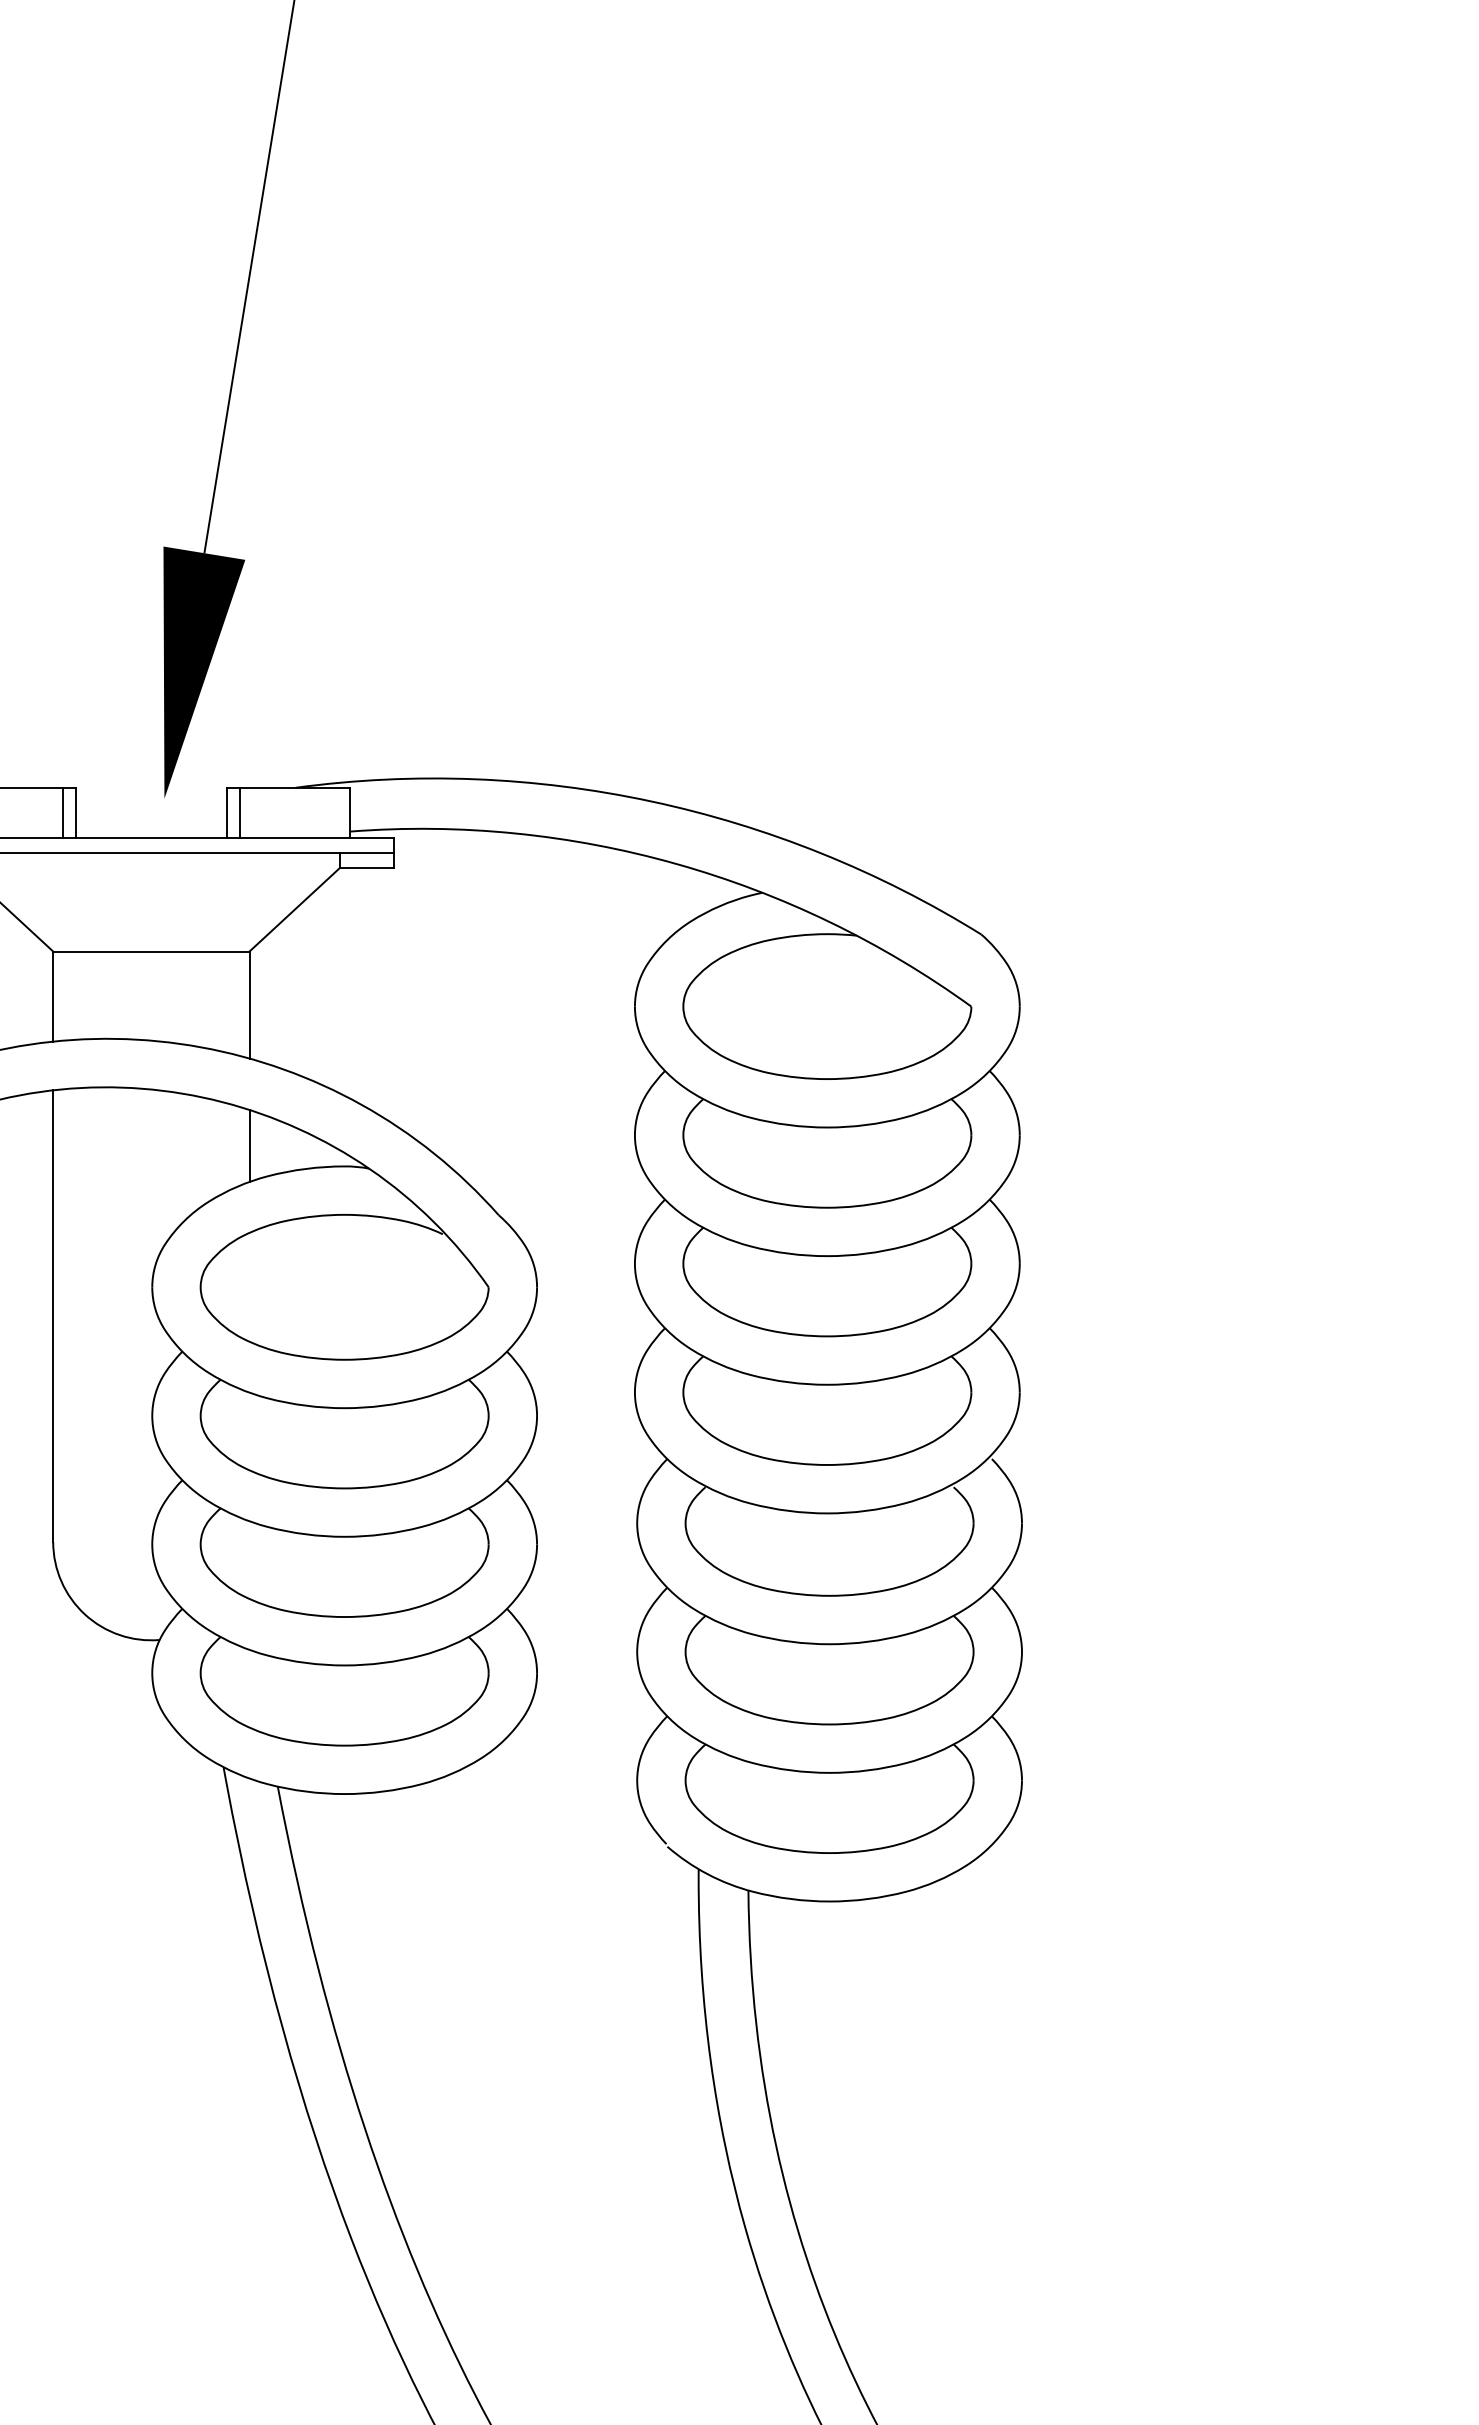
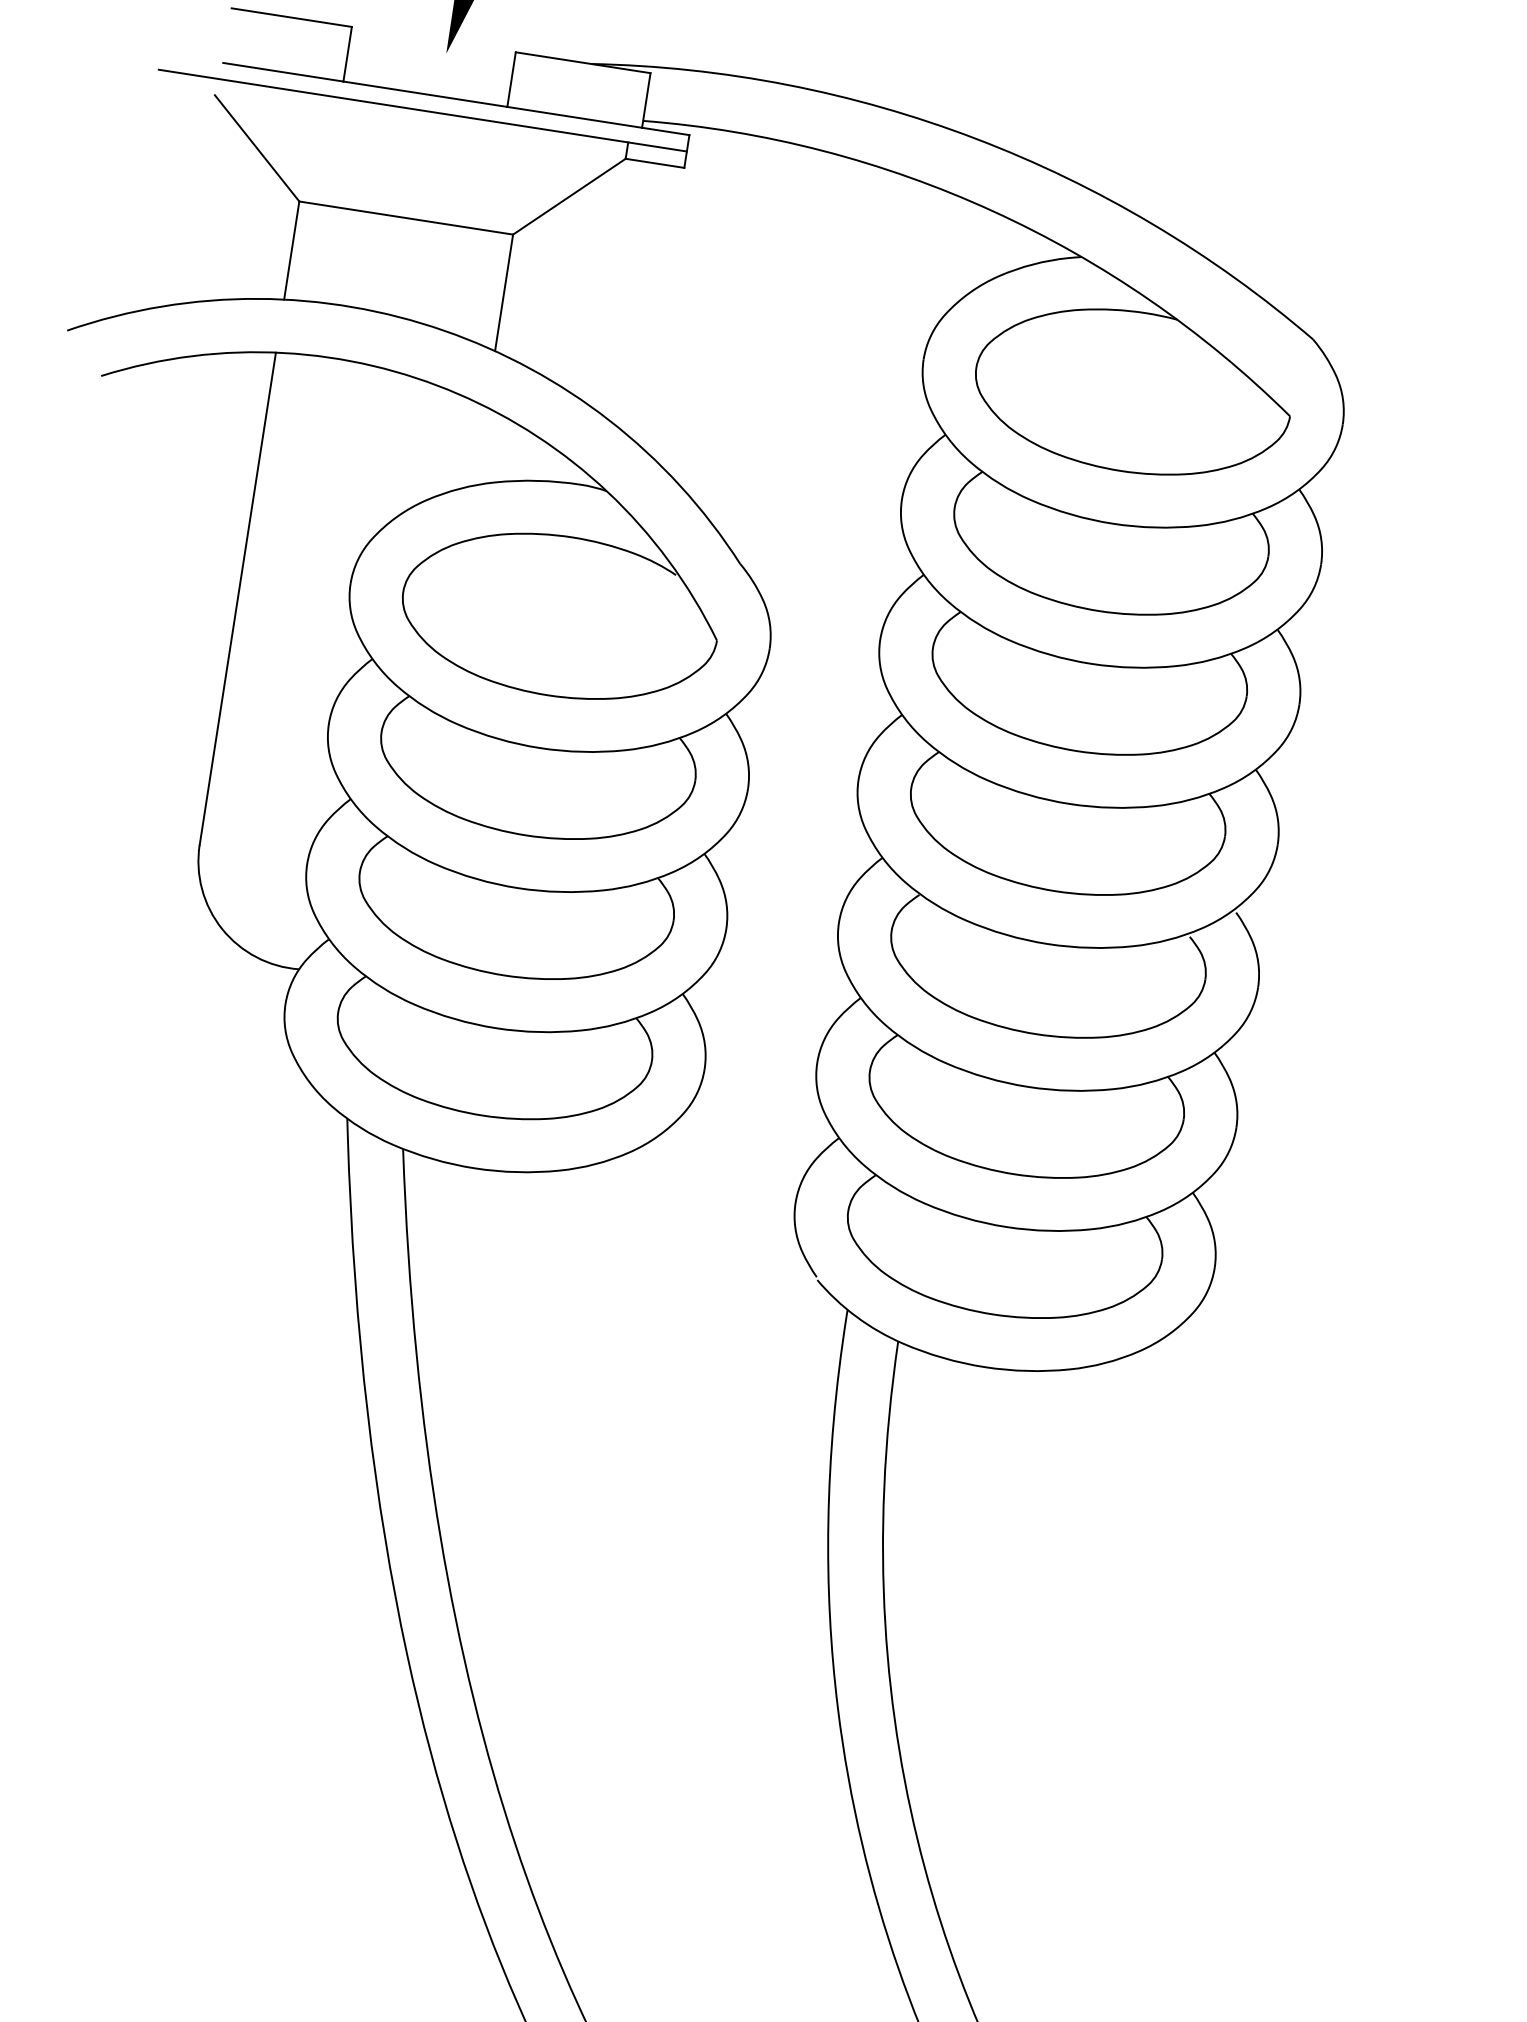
line: (62, 812) -> (332, 51), removed
line: (240, 812) -> (526, 81), removed
line: (249, 1145) -> (480, 445), removed

